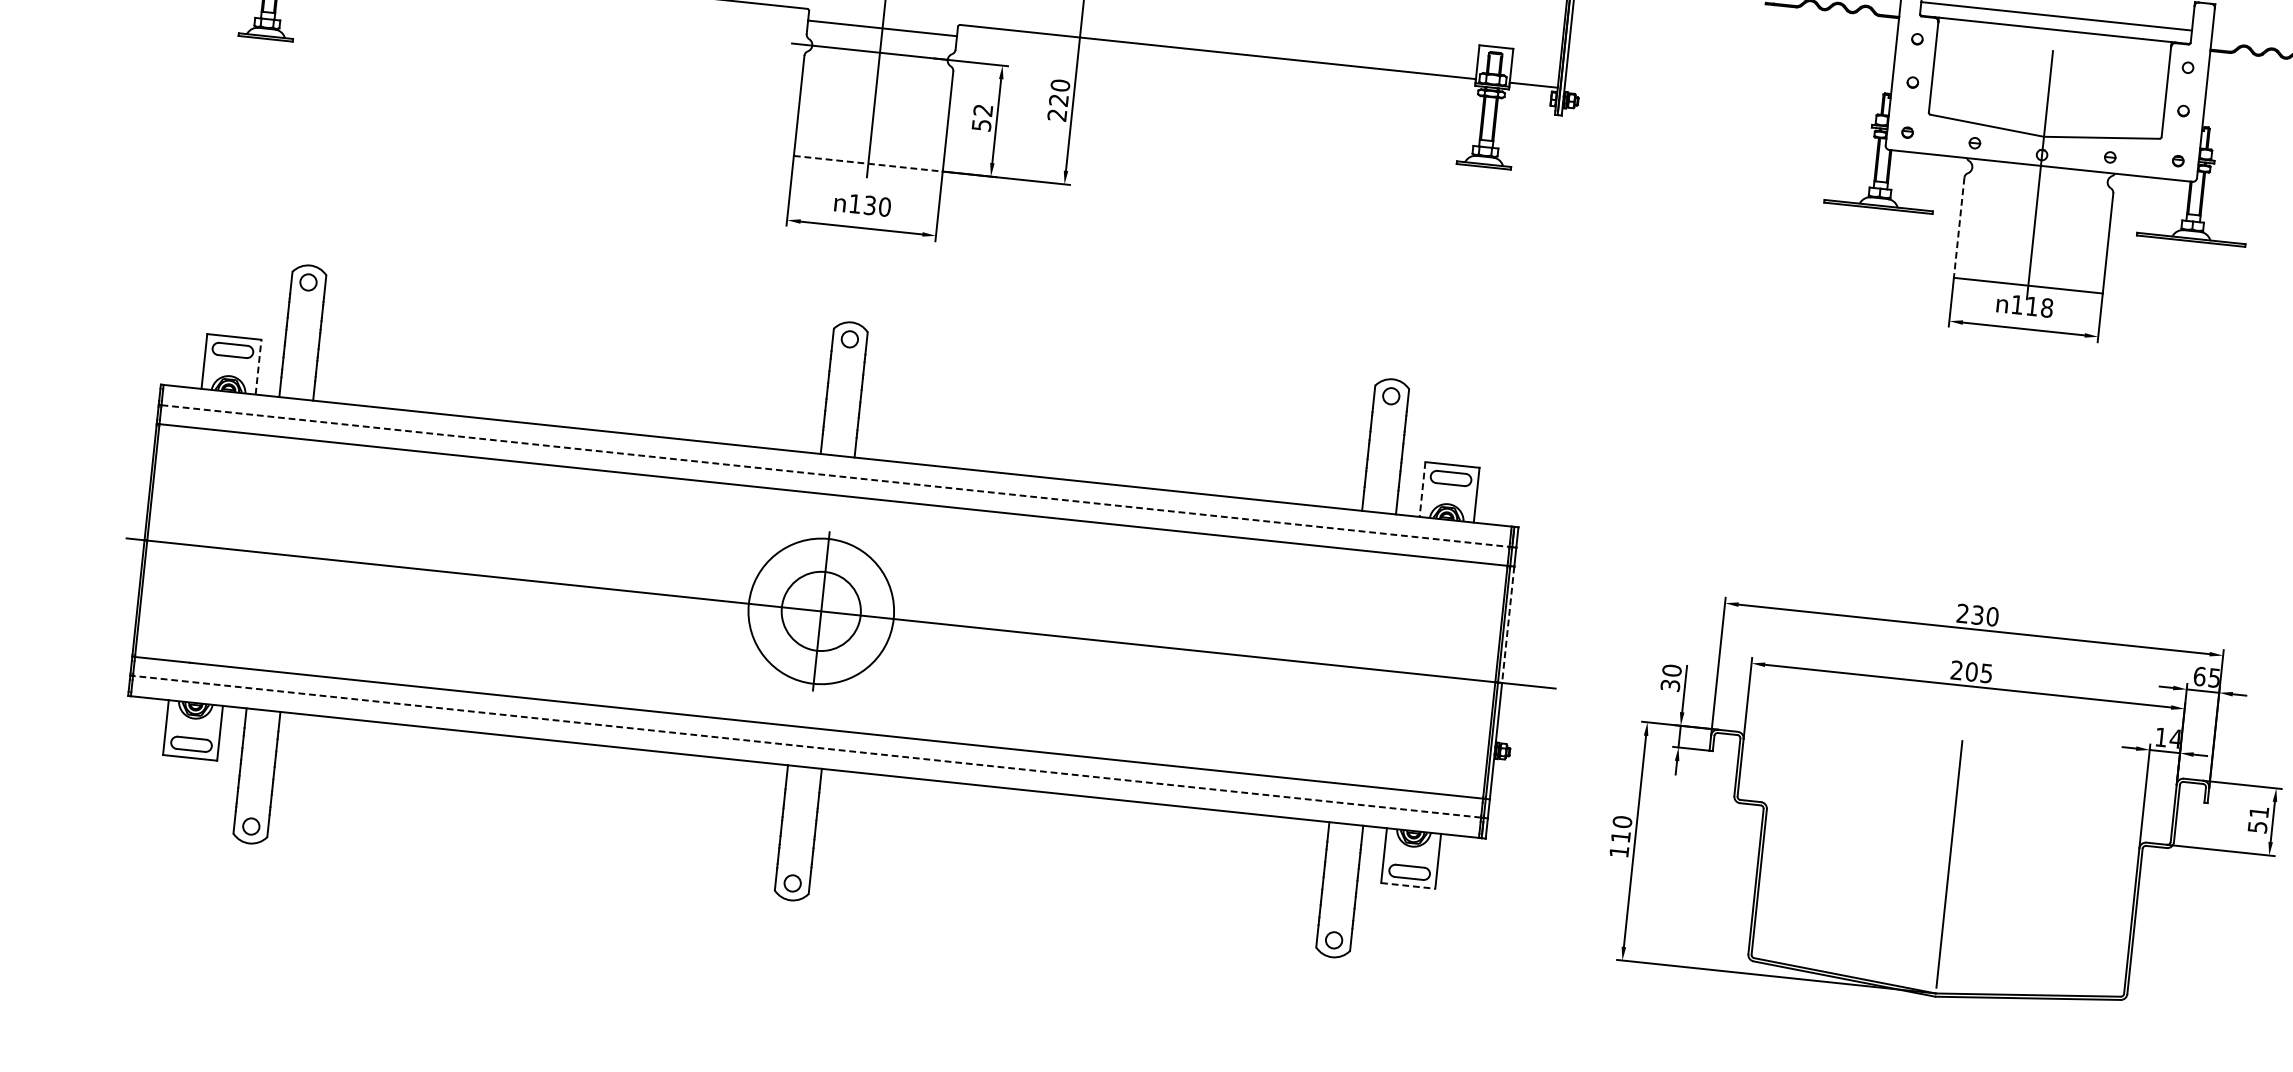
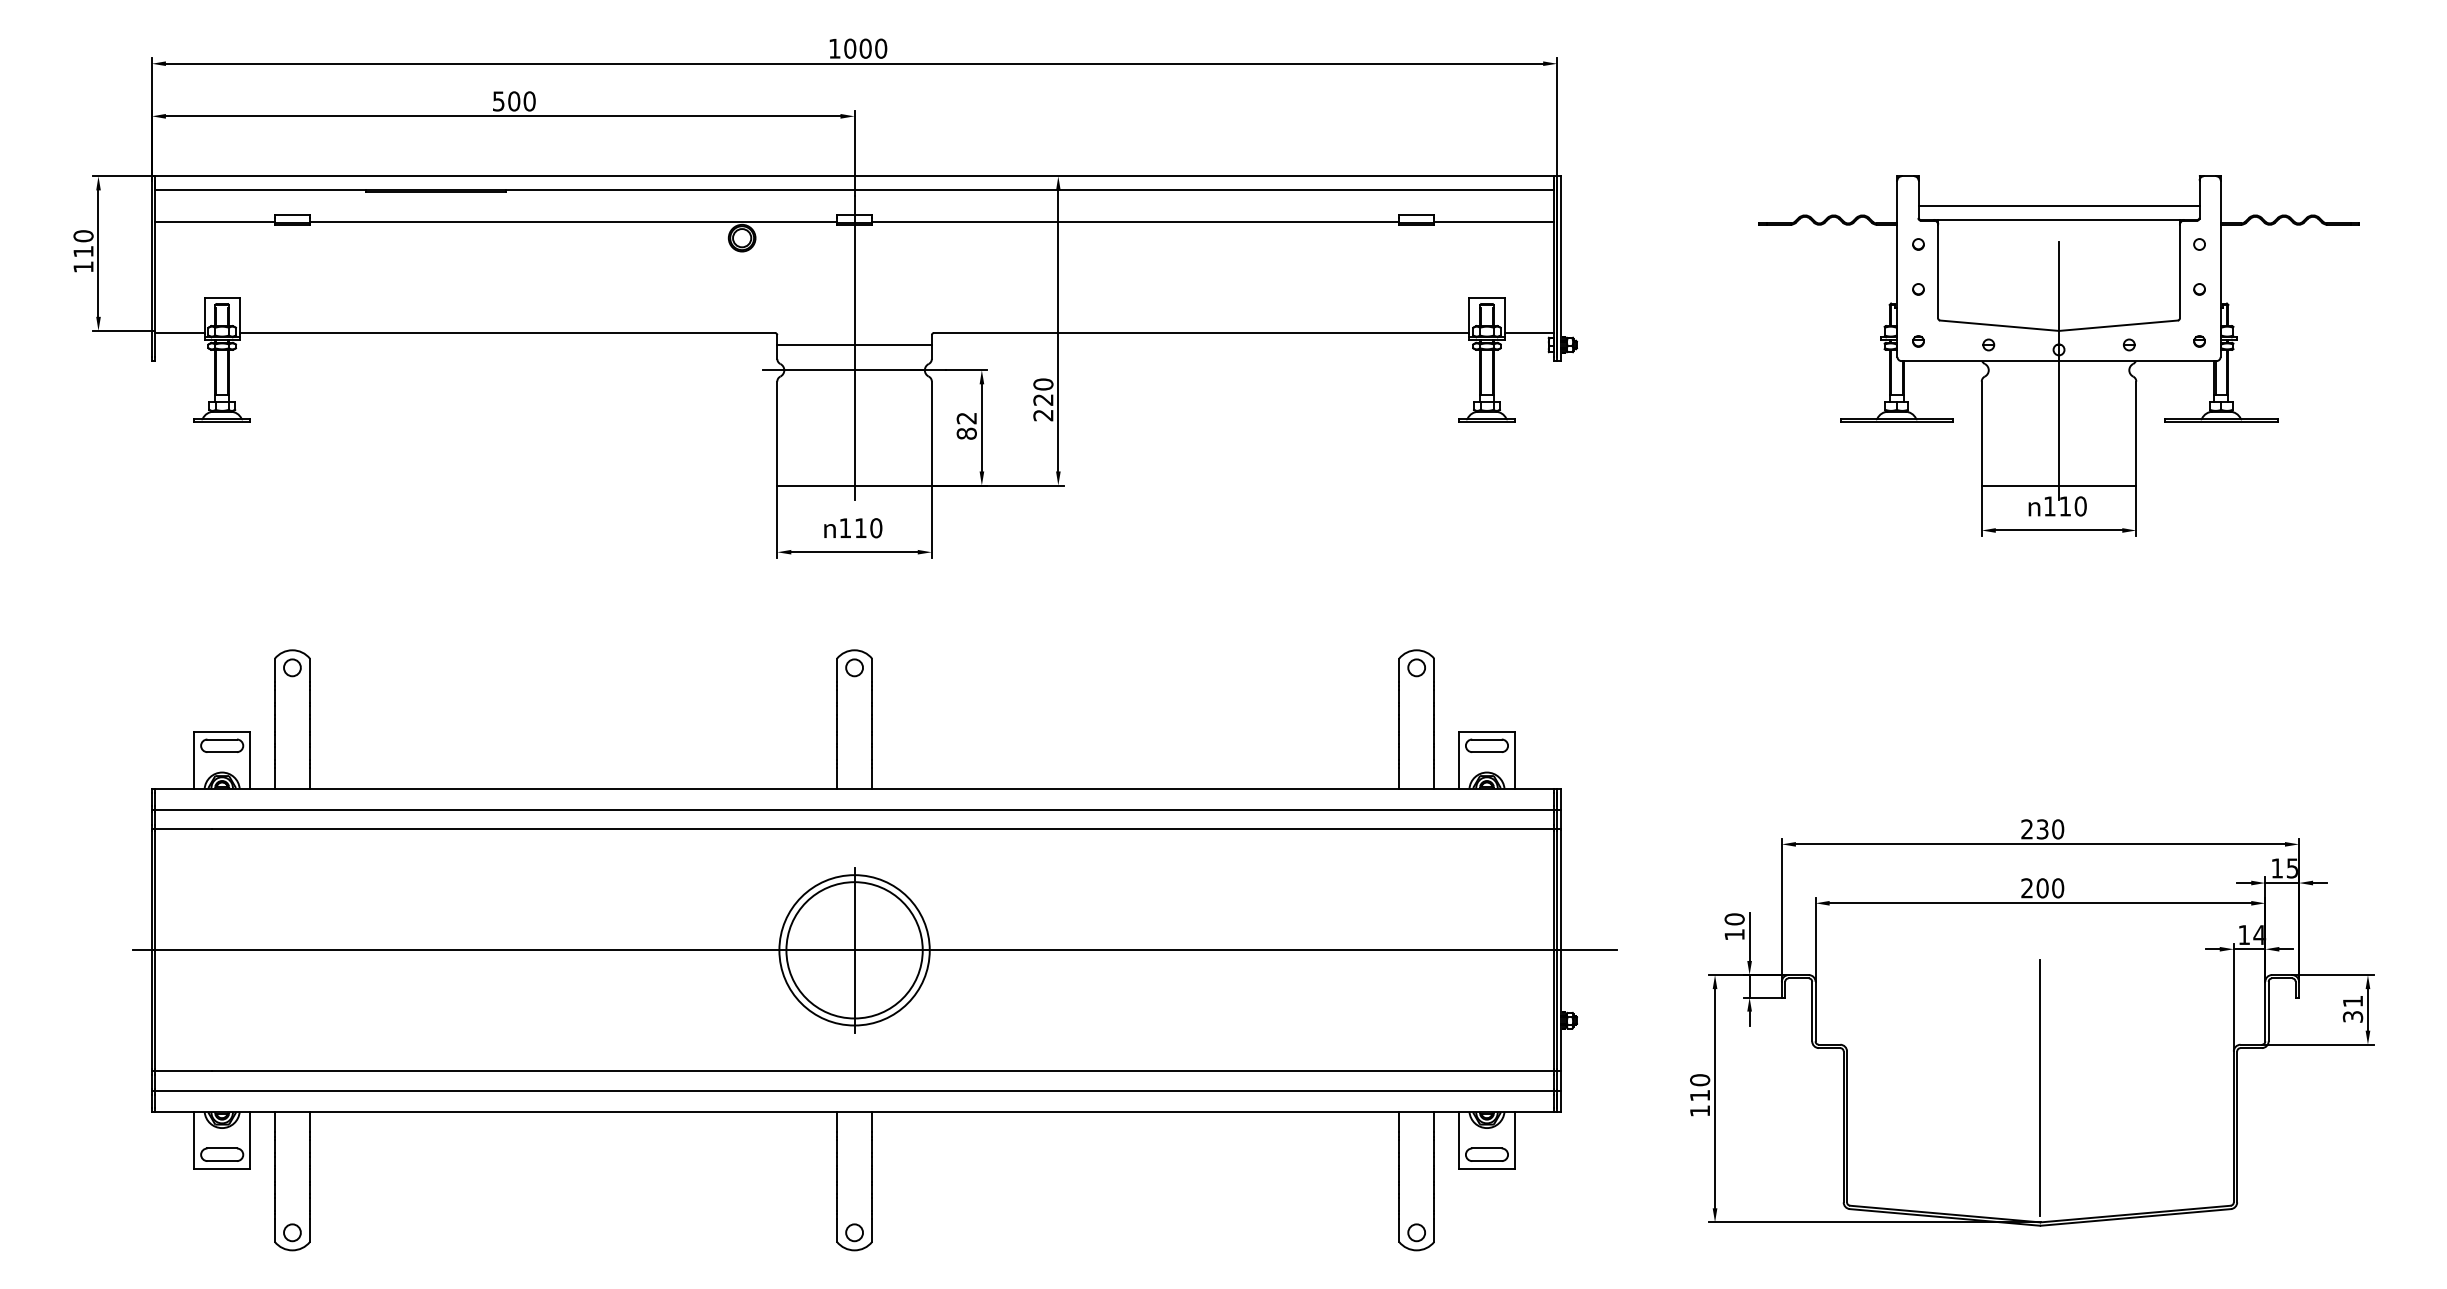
text: (981, 124) -> (966, 433), 52 -> 82
line: (869, 163) -> (855, 485), dashed -> solid
text: (869, 205) -> (860, 528), 130 -> 110
line: (1958, 227) -> (1981, 433), dashed -> solid
text: (2046, 308) -> (2080, 506), 118 -> 110
line: (258, 366) -> (250, 759), dashed -> solid
line: (835, 475) -> (854, 809), dashed -> solid
line: (1422, 489) -> (1458, 760), dashed -> solid
circle: (821, 611) -> (854, 950), size x1.67
line: (1508, 625) -> (1561, 890), dashed -> solid
text: (1987, 673) -> (2058, 888), 205 -> 200
text: (2199, 676) -> (2277, 868), 65 -> 15
text: (1670, 685) -> (1734, 934), 30 -> 10
line: (807, 746) -> (854, 1090), dashed -> solid
text: (2257, 826) -> (2352, 1016), 51 -> 31
line: (1408, 885) -> (1487, 1168), dashed -> solid

